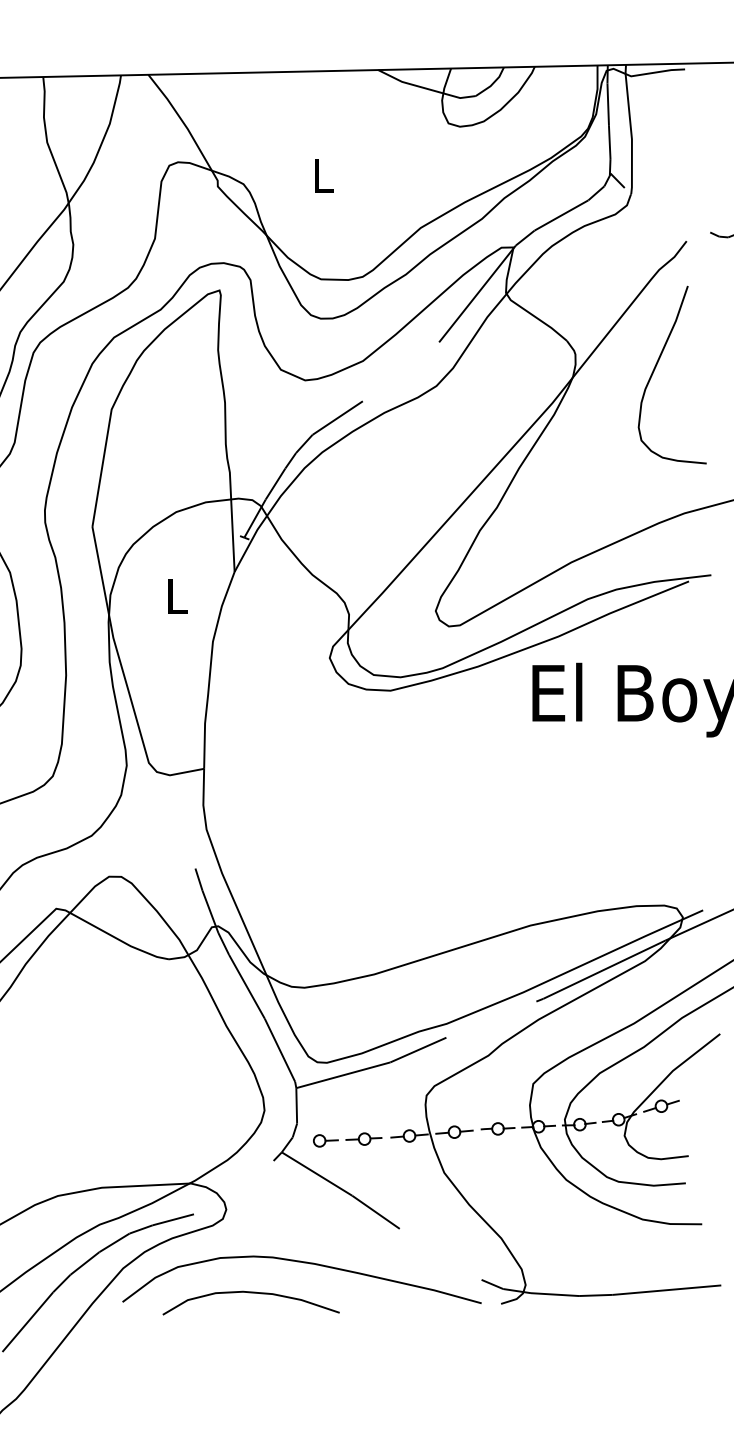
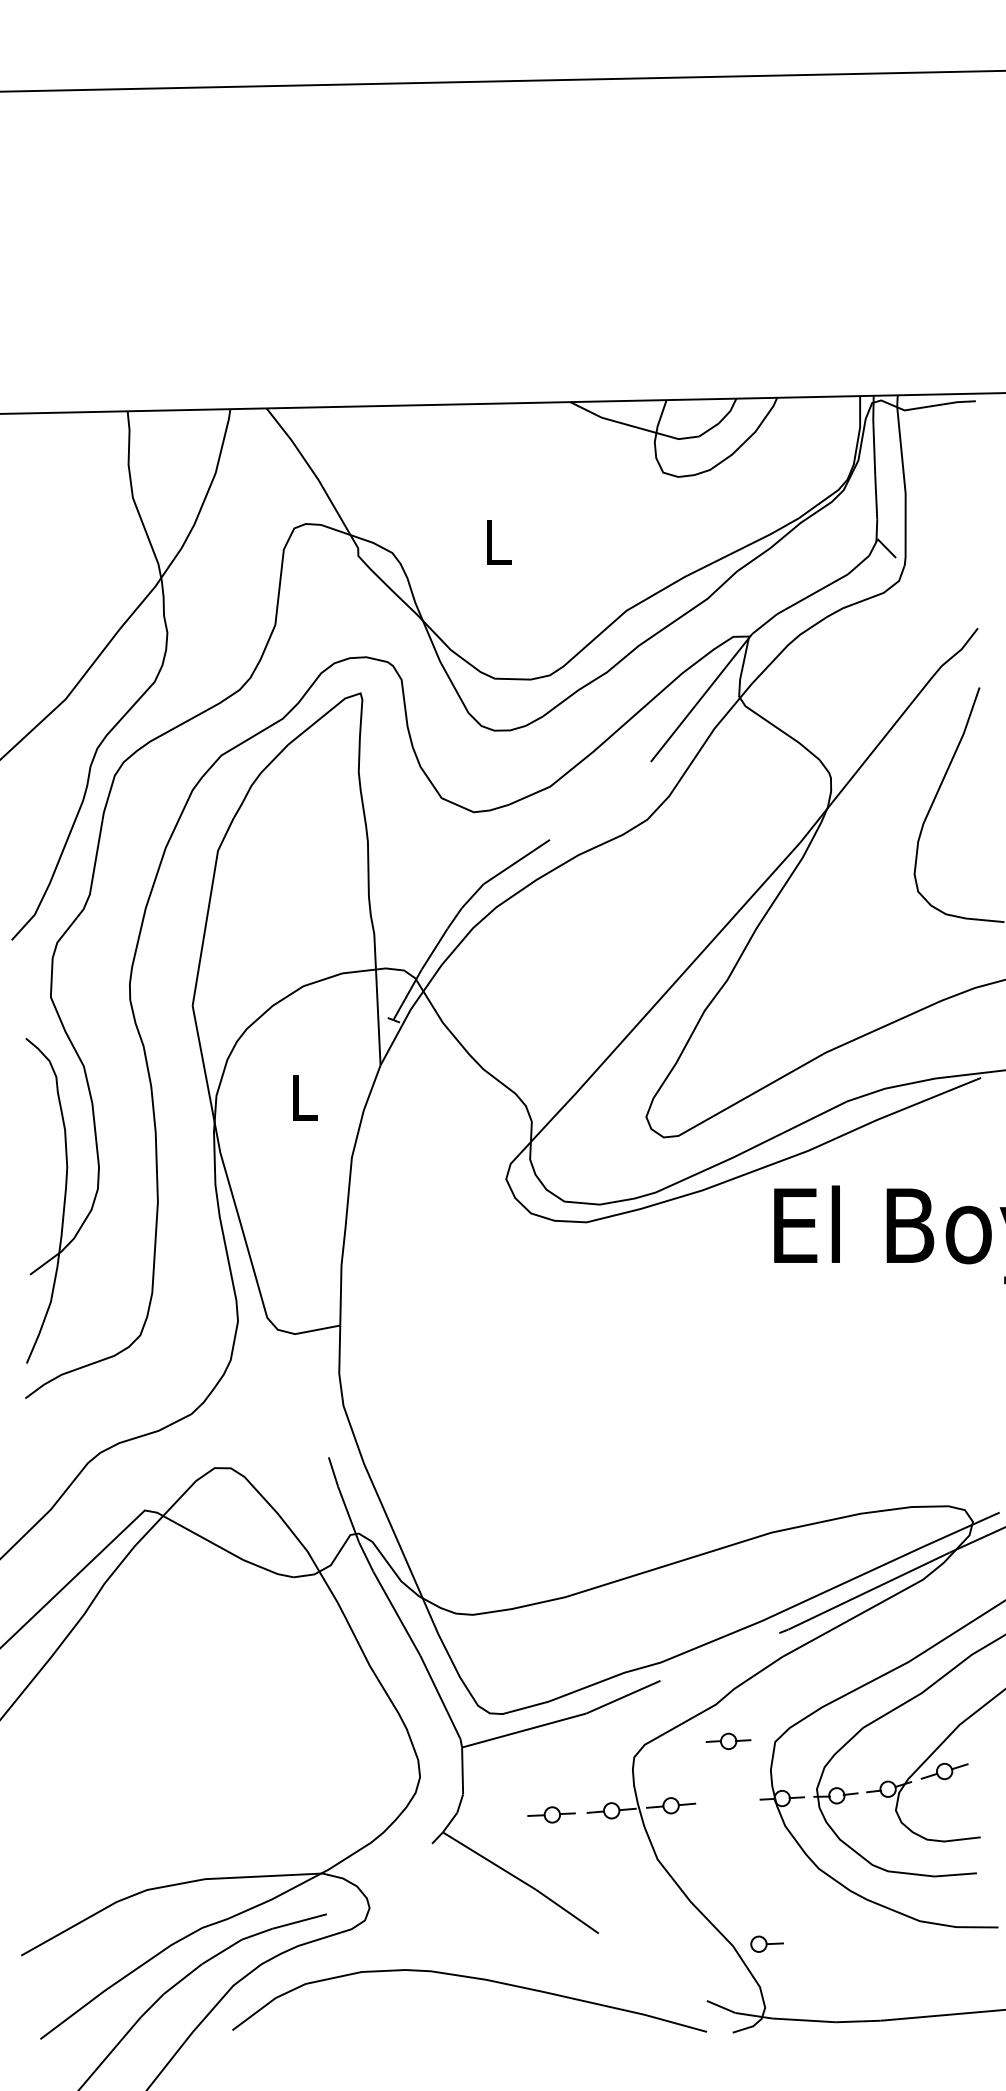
part: (497, 1128) -> (728, 1740), moved
part: (325, 1140) -> (766, 1943), moved
curve: (251, 1293) -> (402, 2018), removed

